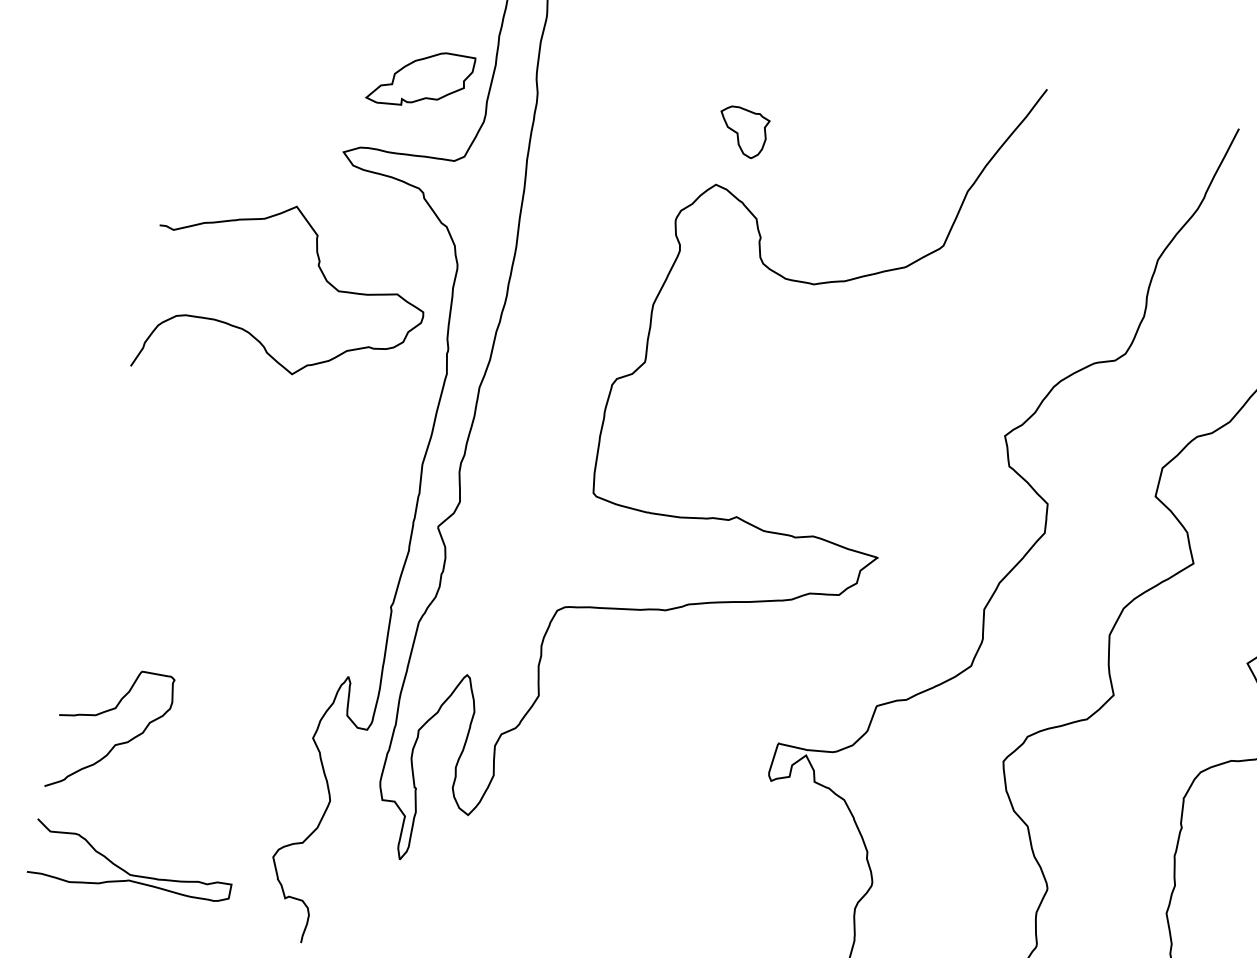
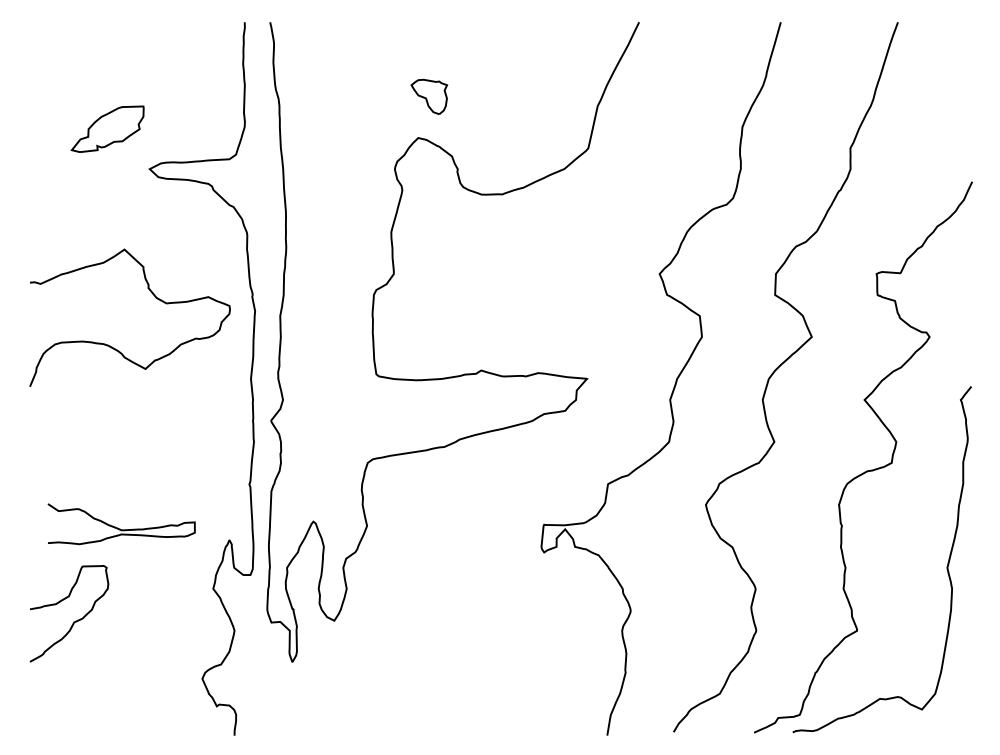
part: (420, 78) -> (107, 128), moved
curve: (325, 281) -> (155, 298), moved
curve: (129, 872) -> (120, 528), moved

